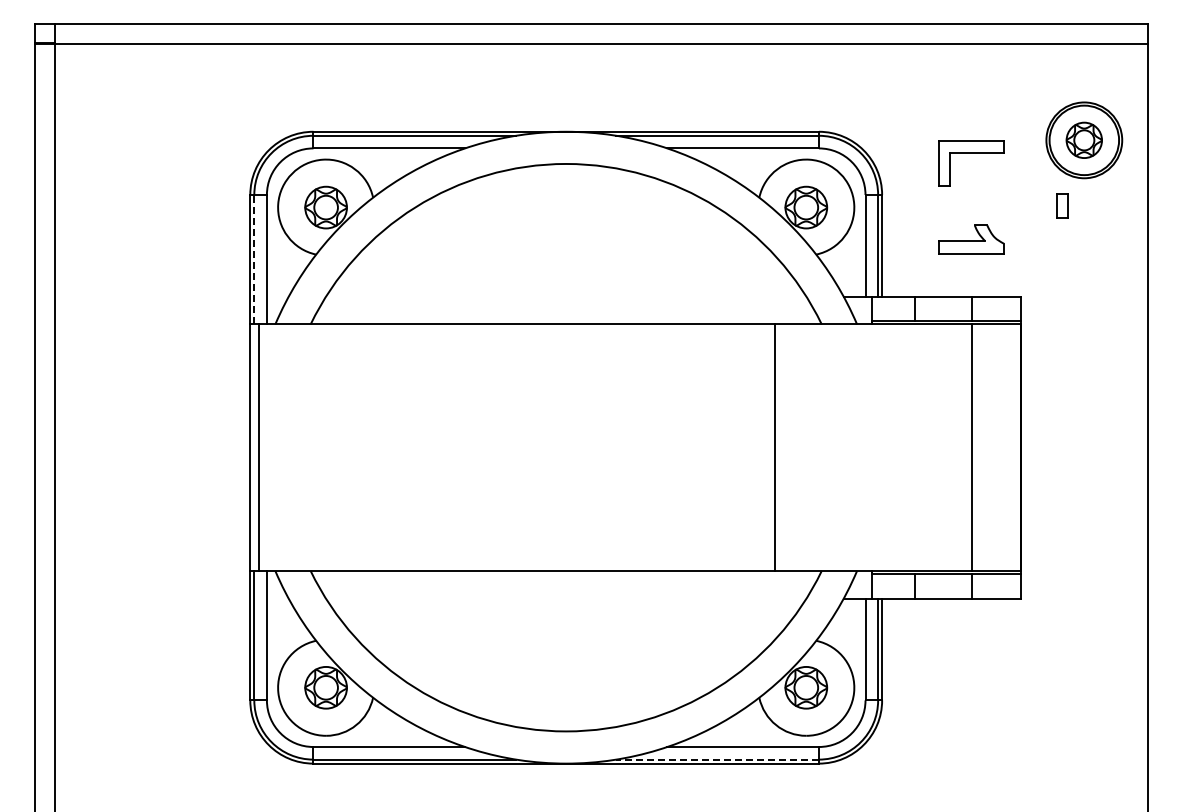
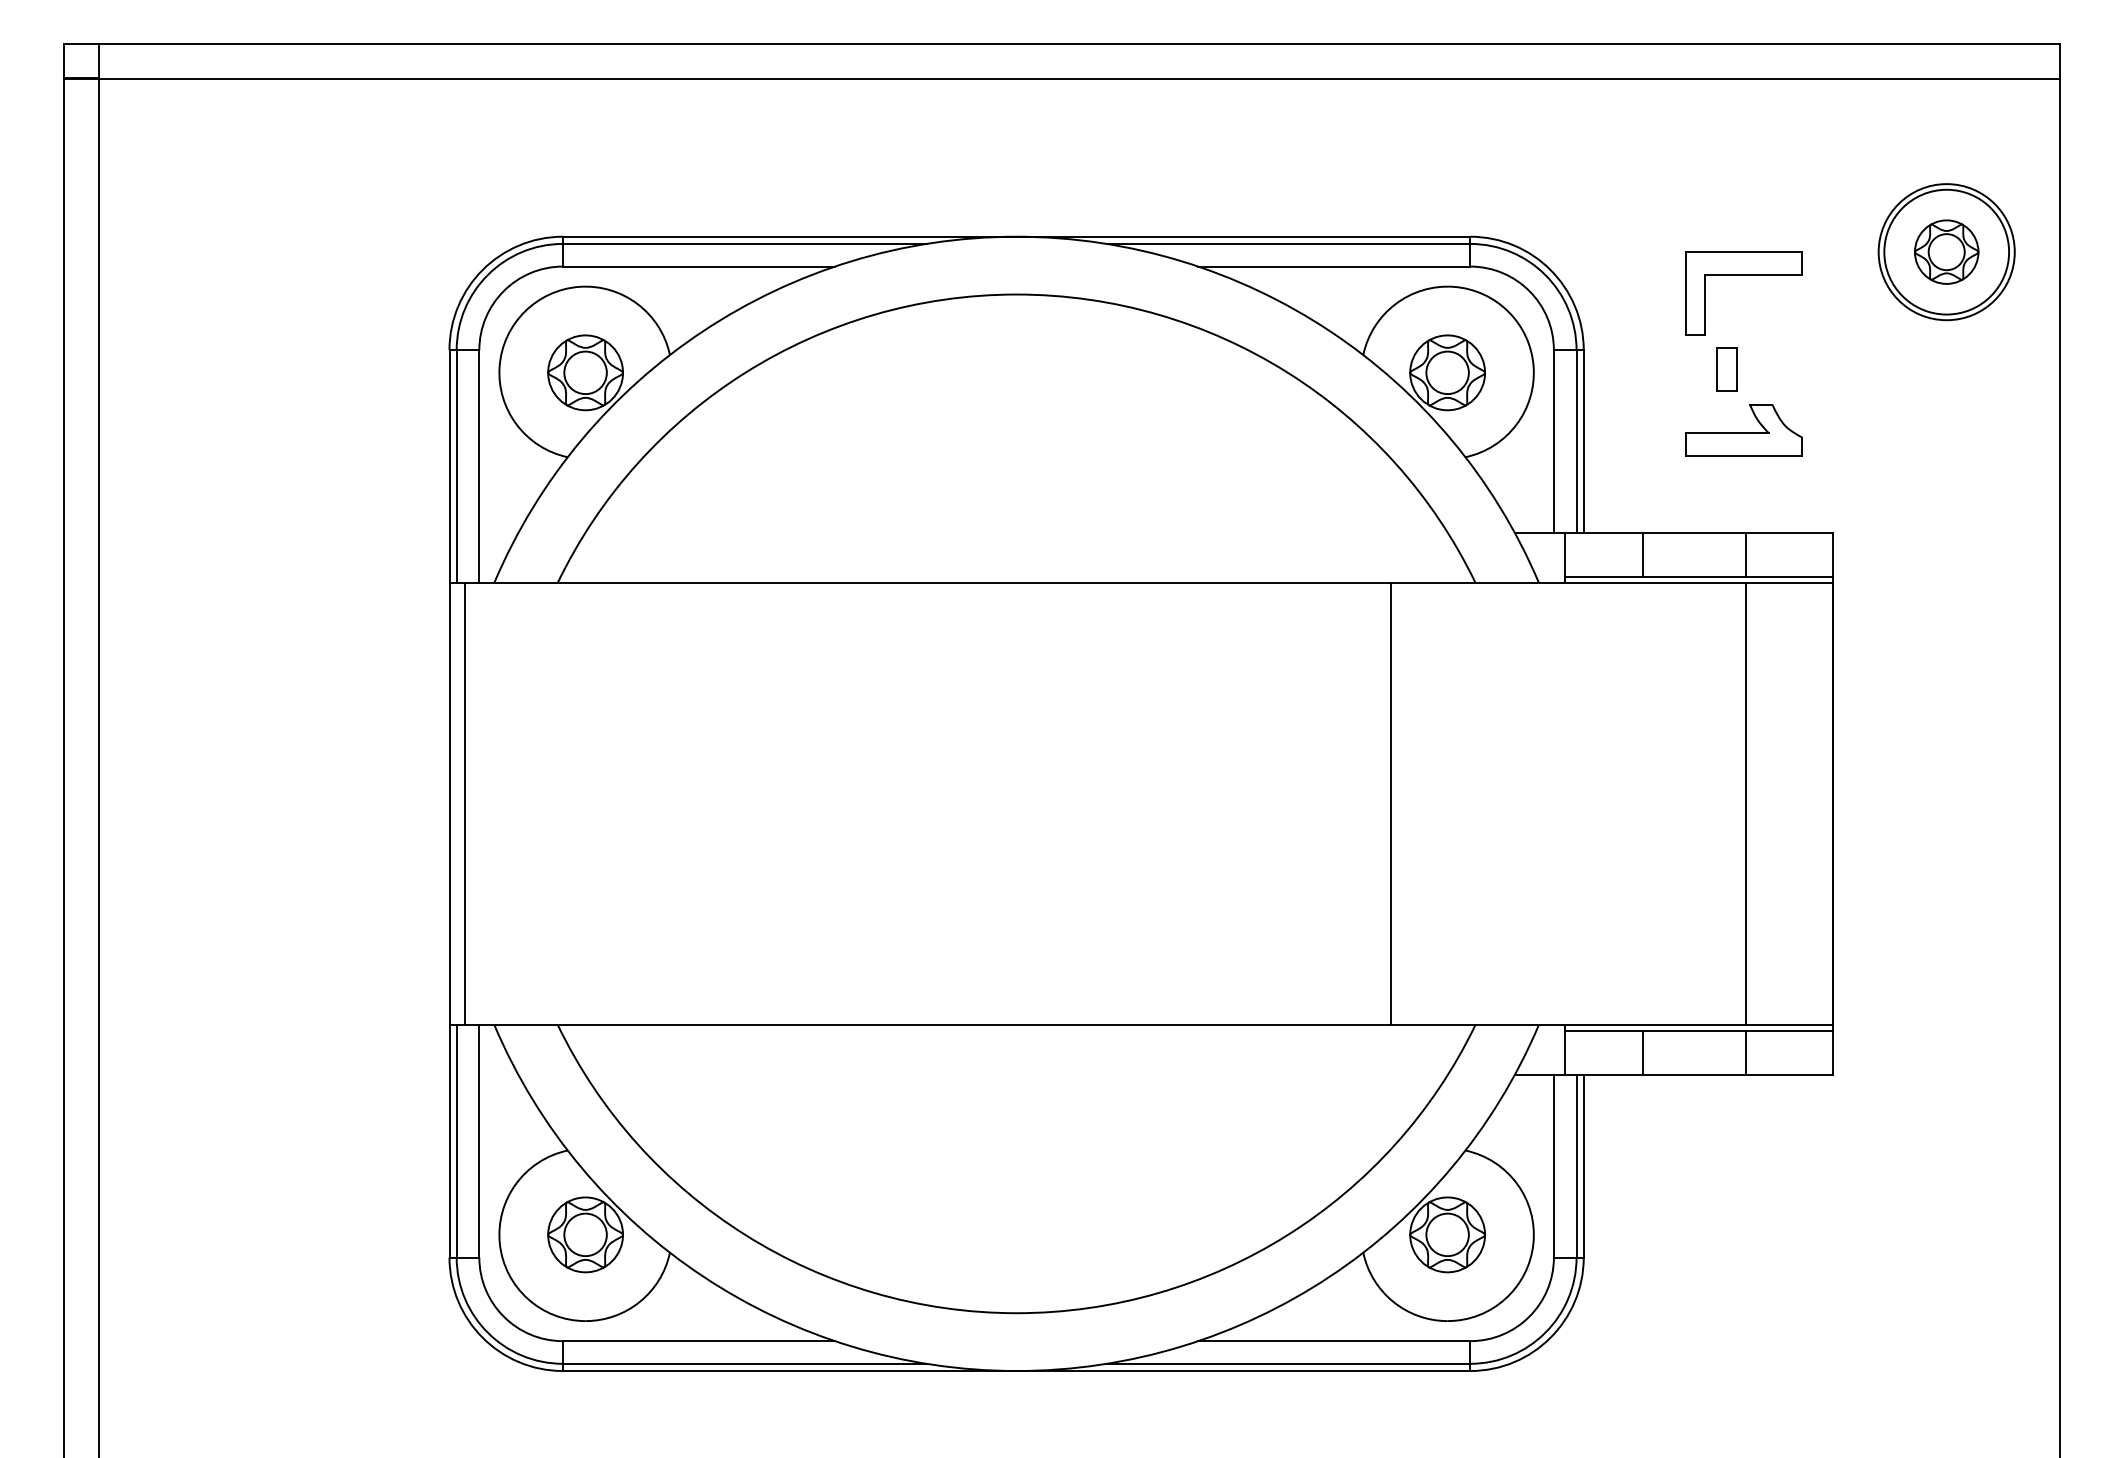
part: (1062, 205) -> (1726, 369), moved
line: (254, 259) -> (457, 466), dashed -> solid
line: (717, 759) -> (1288, 1363), dashed -> solid

